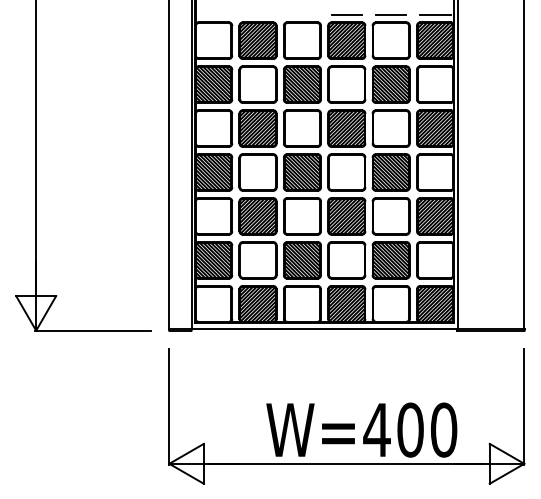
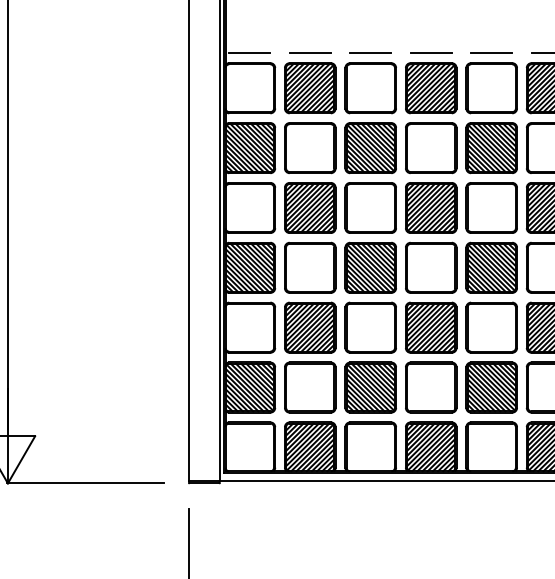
line: (213, 15) -> (249, 53), added
line: (257, 15) -> (309, 53), added
line: (302, 15) -> (370, 53), added

